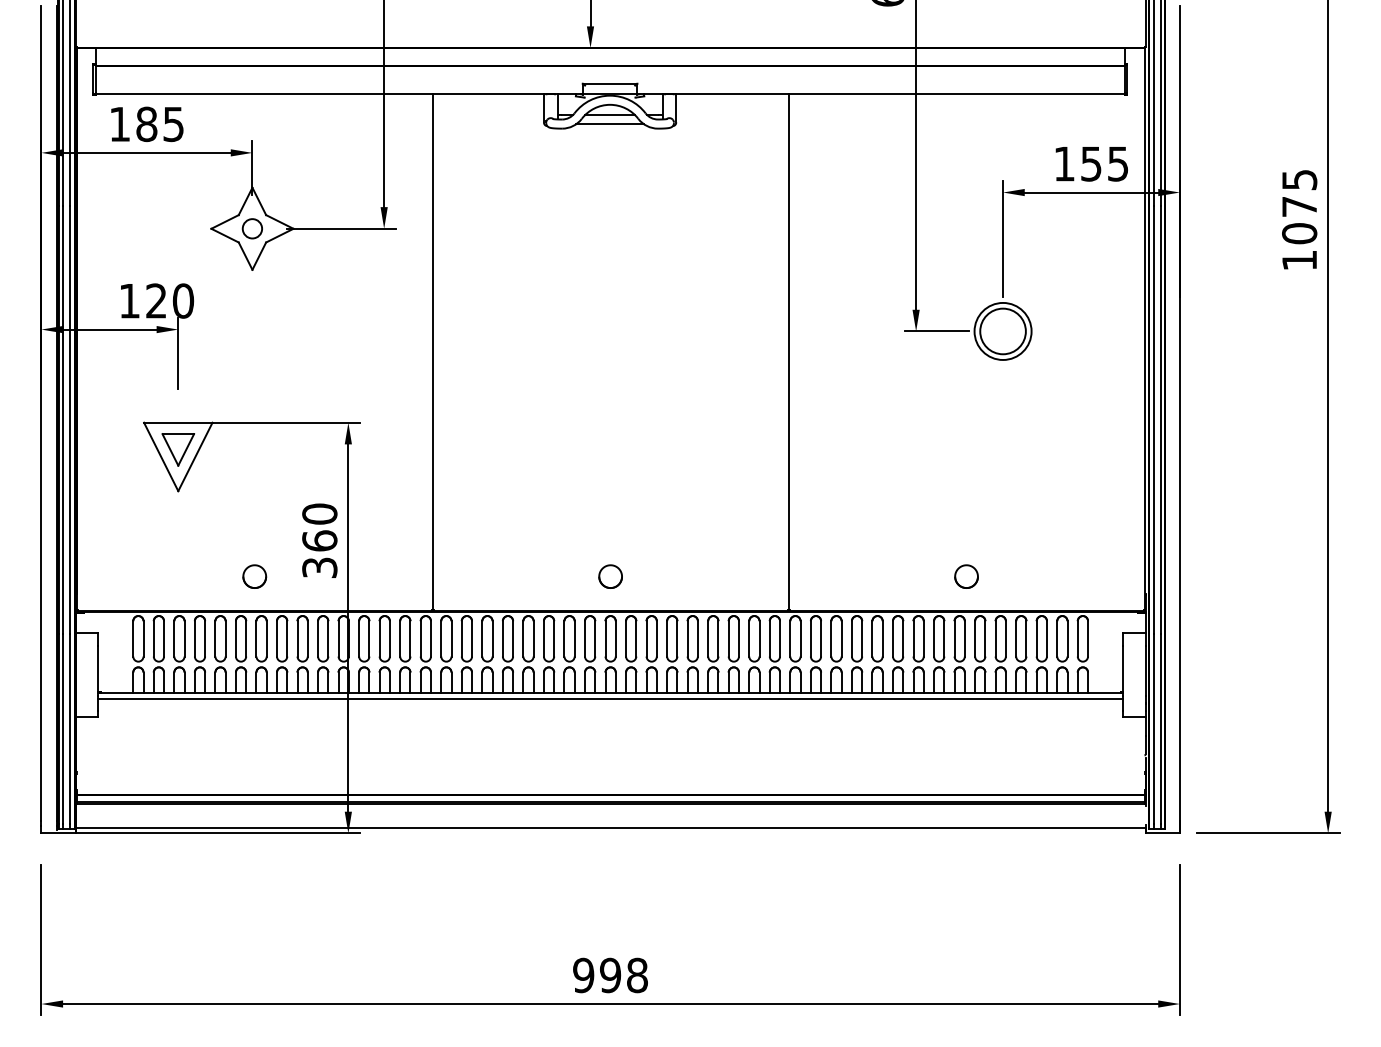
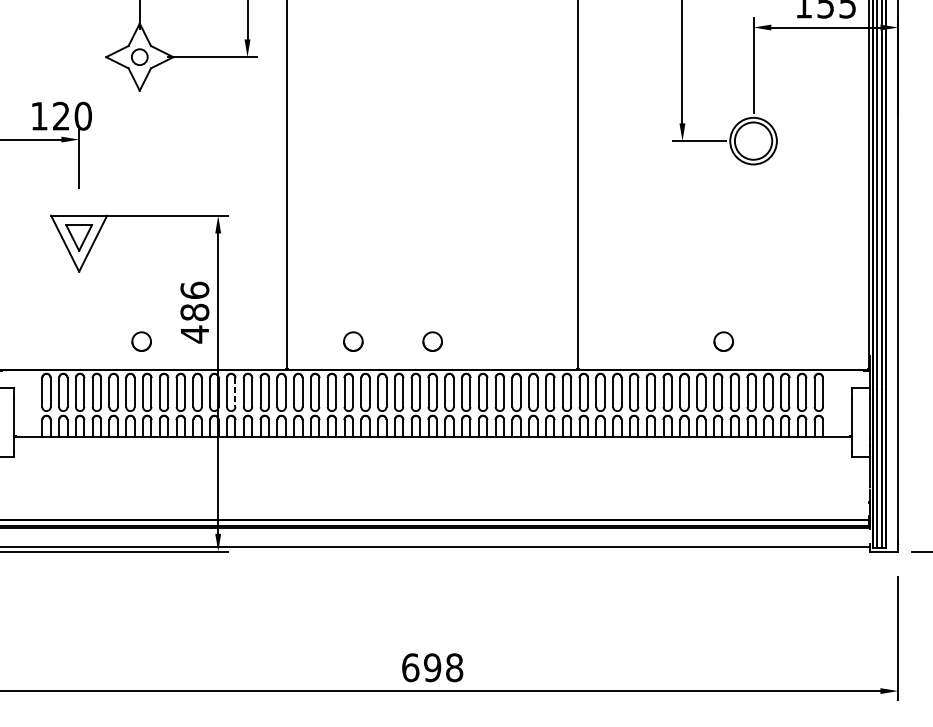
text: (319, 541) -> (194, 312), 360 -> 486
part: (513, 576) -> (353, 341), added
line: (369, 638) -> (235, 392), solid -> dashed
line: (610, 699) -> (432, 442), removed
text: (583, 975) -> (410, 667), 998 -> 698

